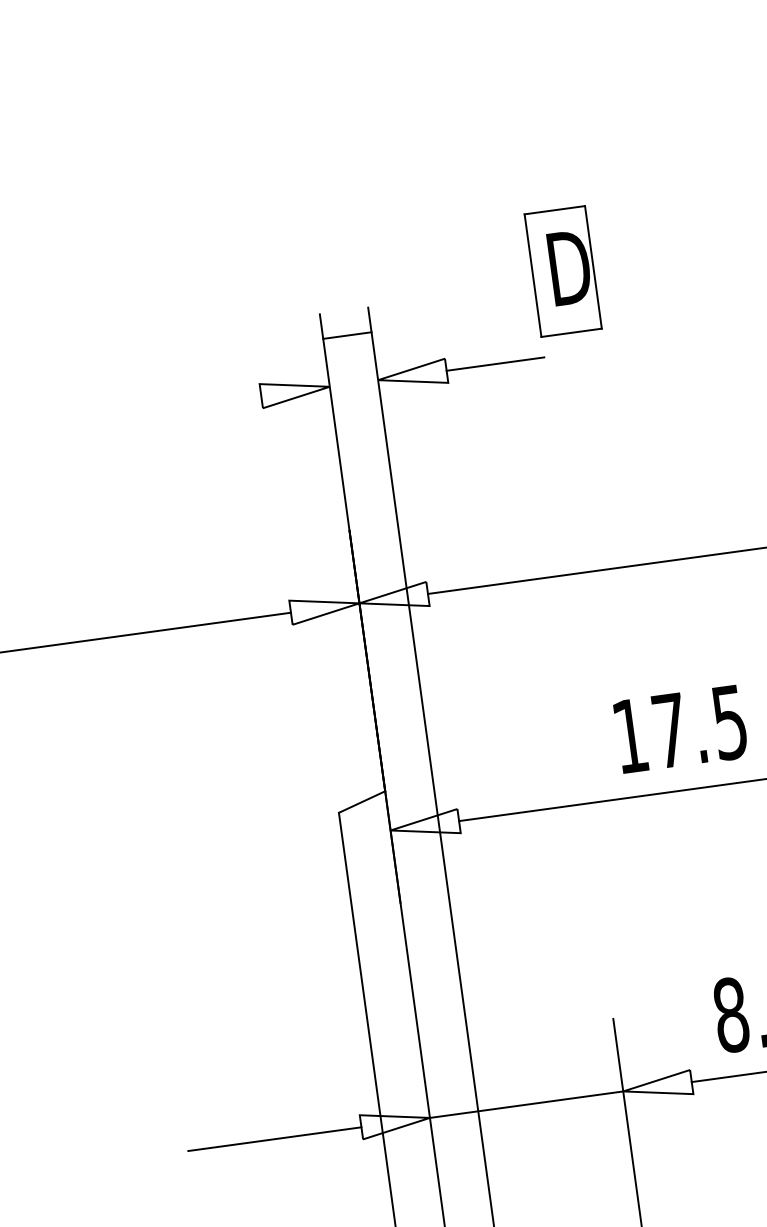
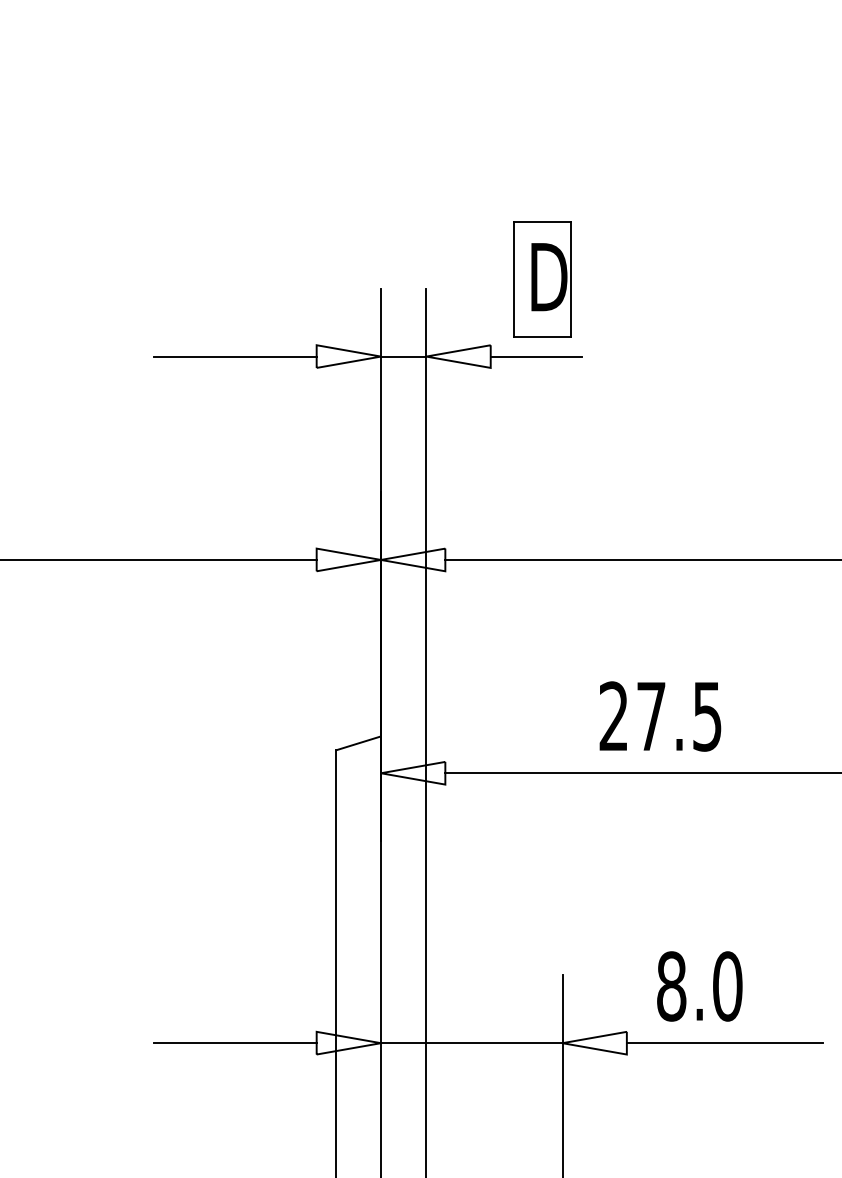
part: (562, 271) -> (542, 279), moved
line: (347, 335) -> (403, 356), moved
line: (174, 407) -> (235, 356), added
text: (629, 735) -> (613, 715), 17.5 -> 27.5

